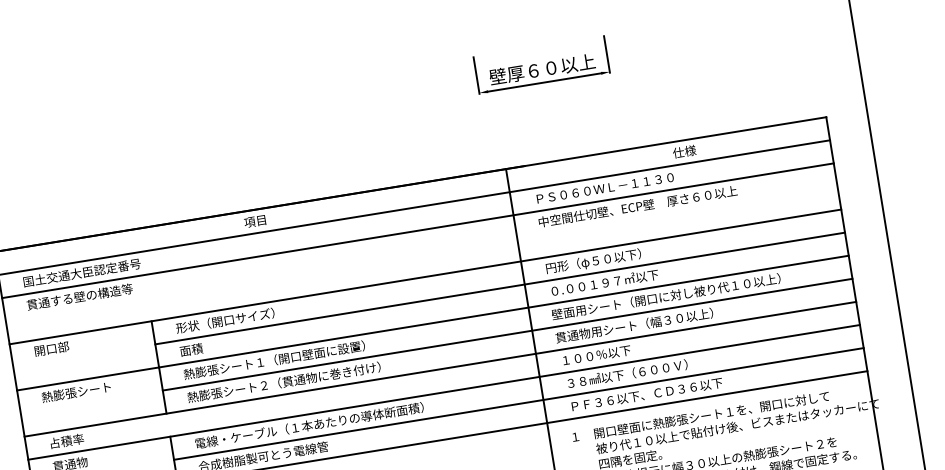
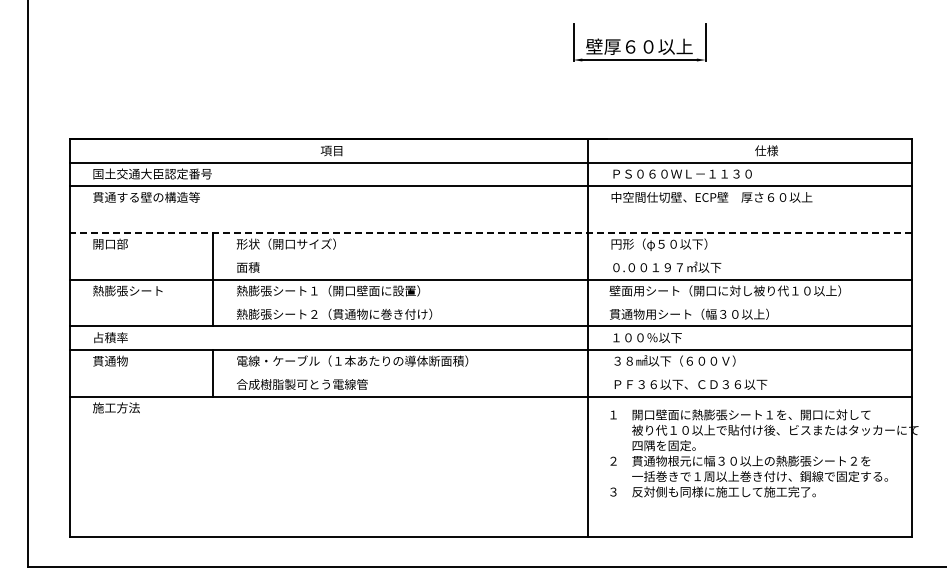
line: (424, 276) -> (490, 232), solid -> dashed
line: (499, 288) -> (562, 256), removed
line: (507, 335) -> (562, 303), removed
line: (518, 404) -> (562, 373), removed

